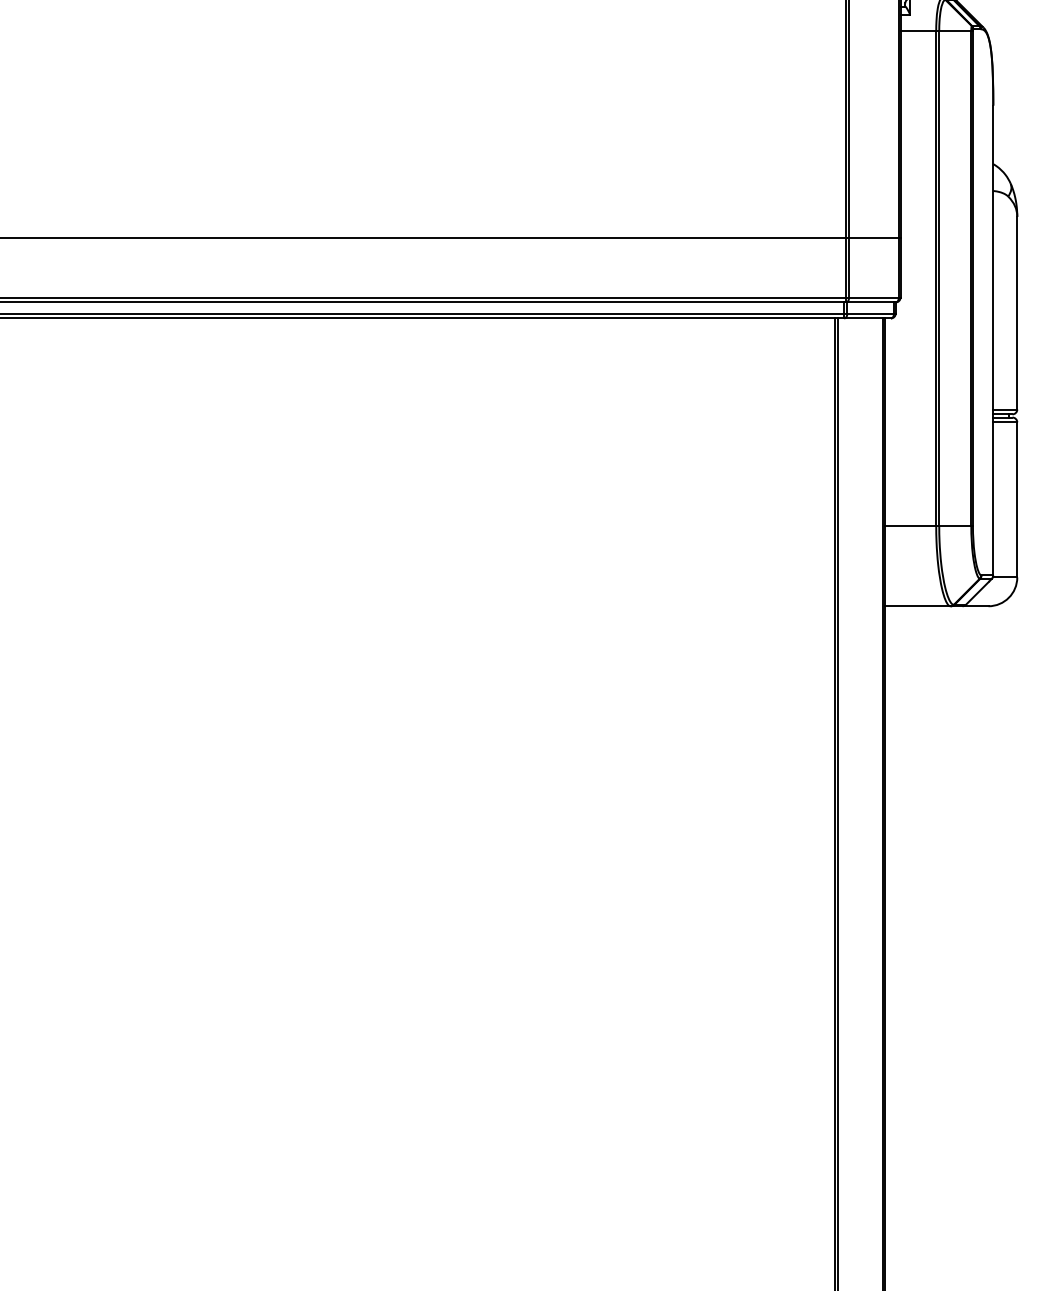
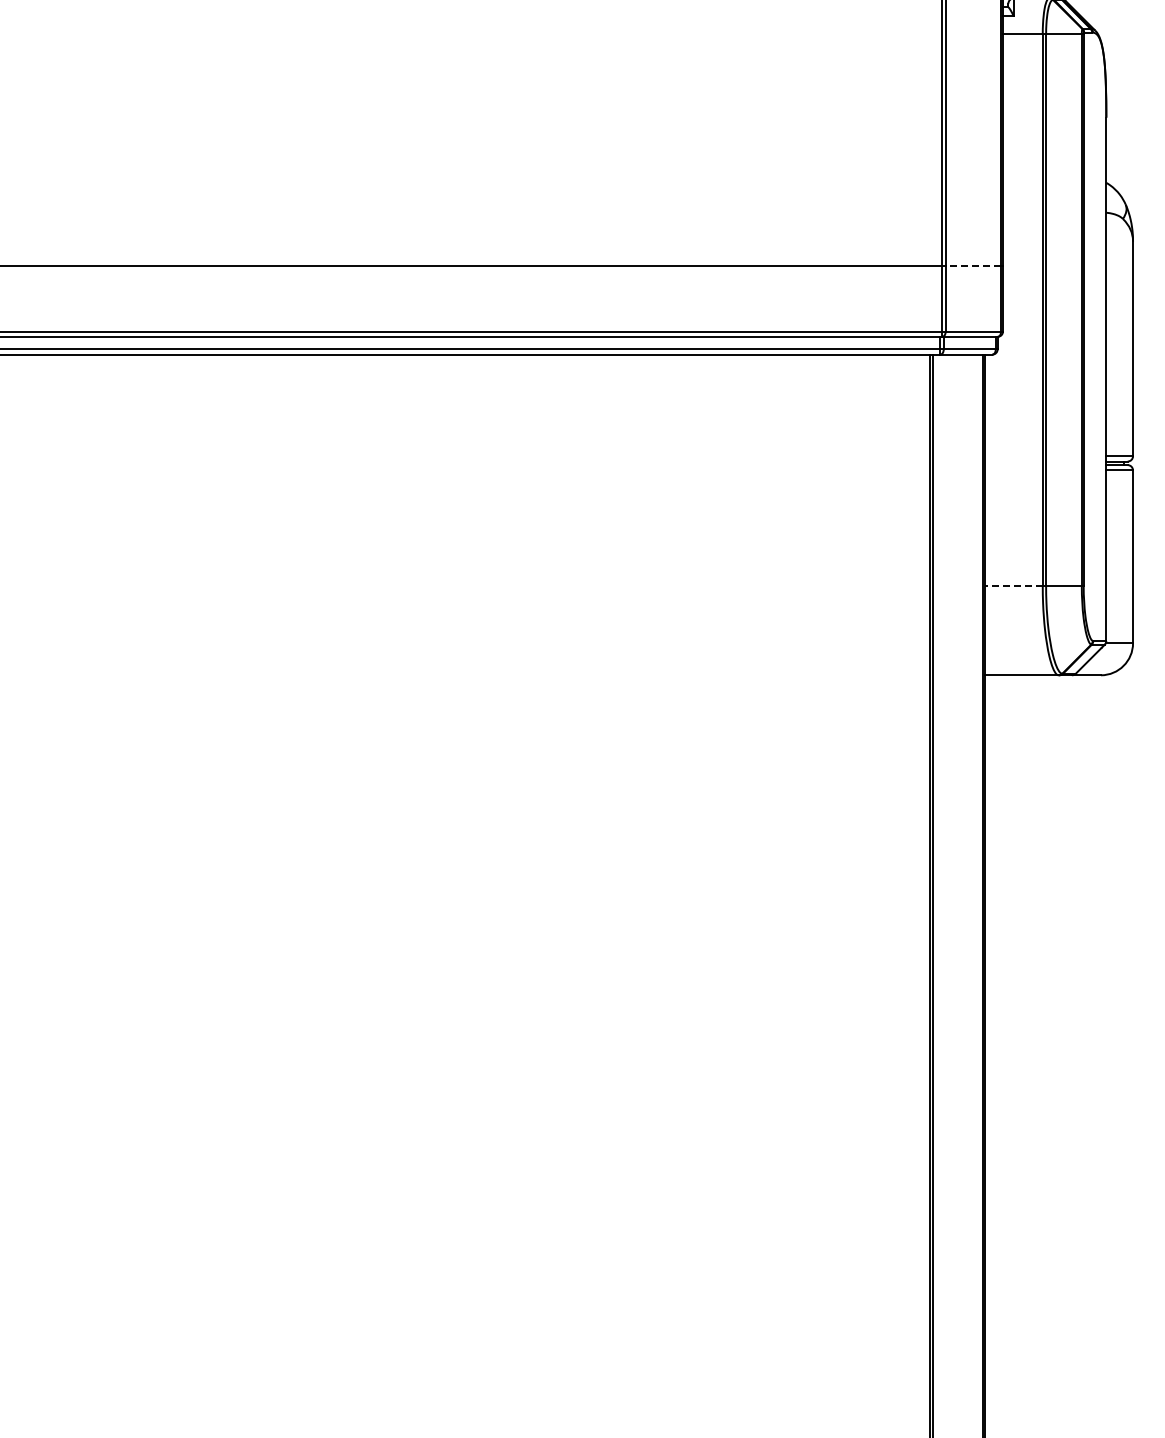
line: (874, 238) -> (973, 265), solid -> dashed
line: (909, 526) -> (1013, 586), solid -> dashed

